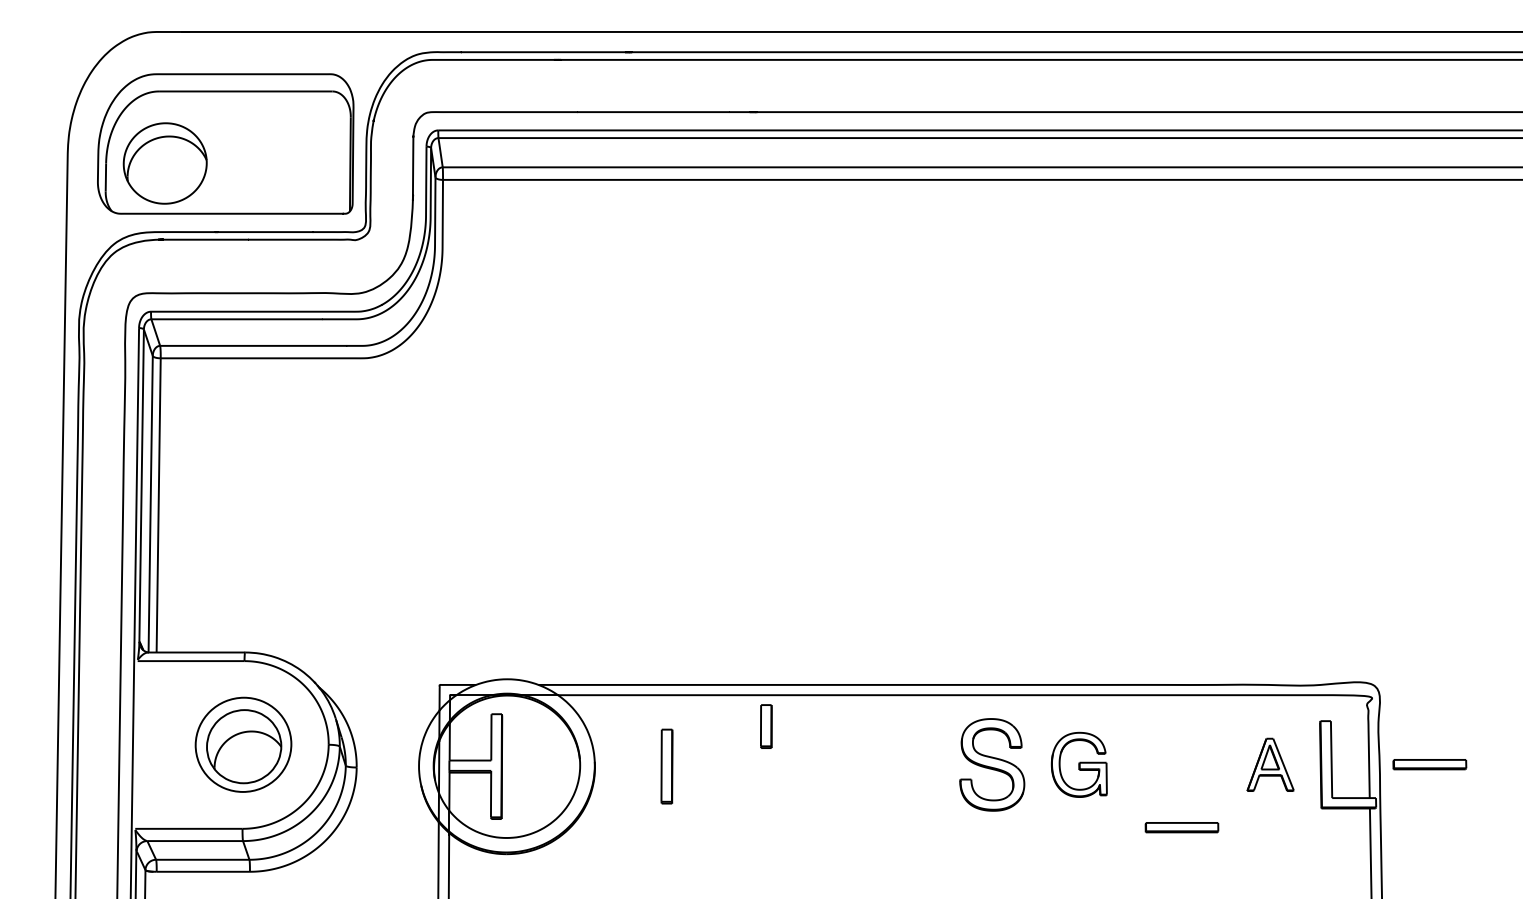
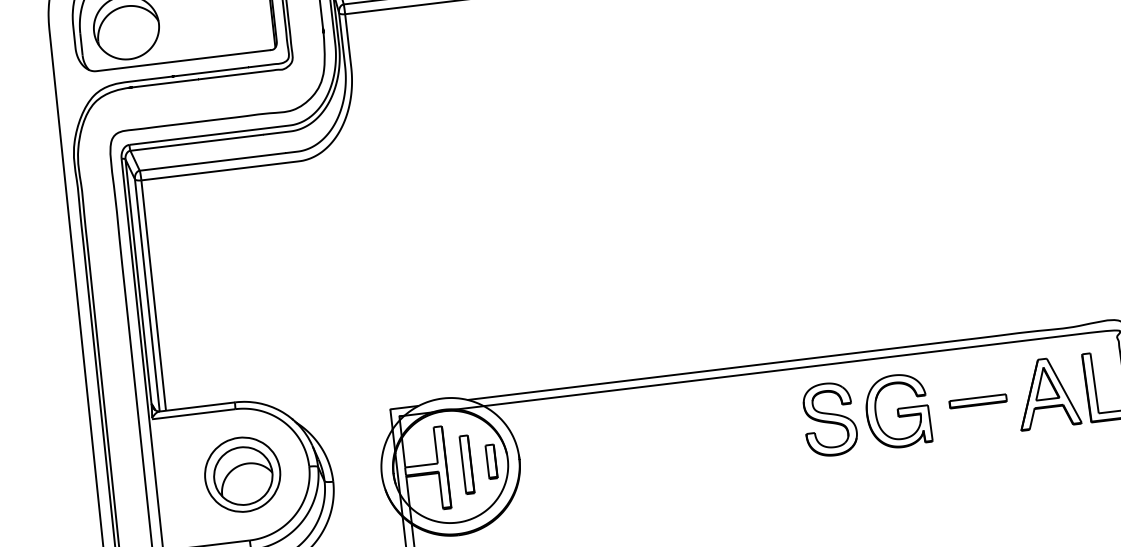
part: (766, 726) -> (491, 461), moved
part: (1079, 764) -> (898, 411), size x1.43
part: (1270, 764) -> (1047, 392), size x1.67
part: (666, 766) -> (466, 464), moved
part: (1181, 827) -> (977, 401), moved

